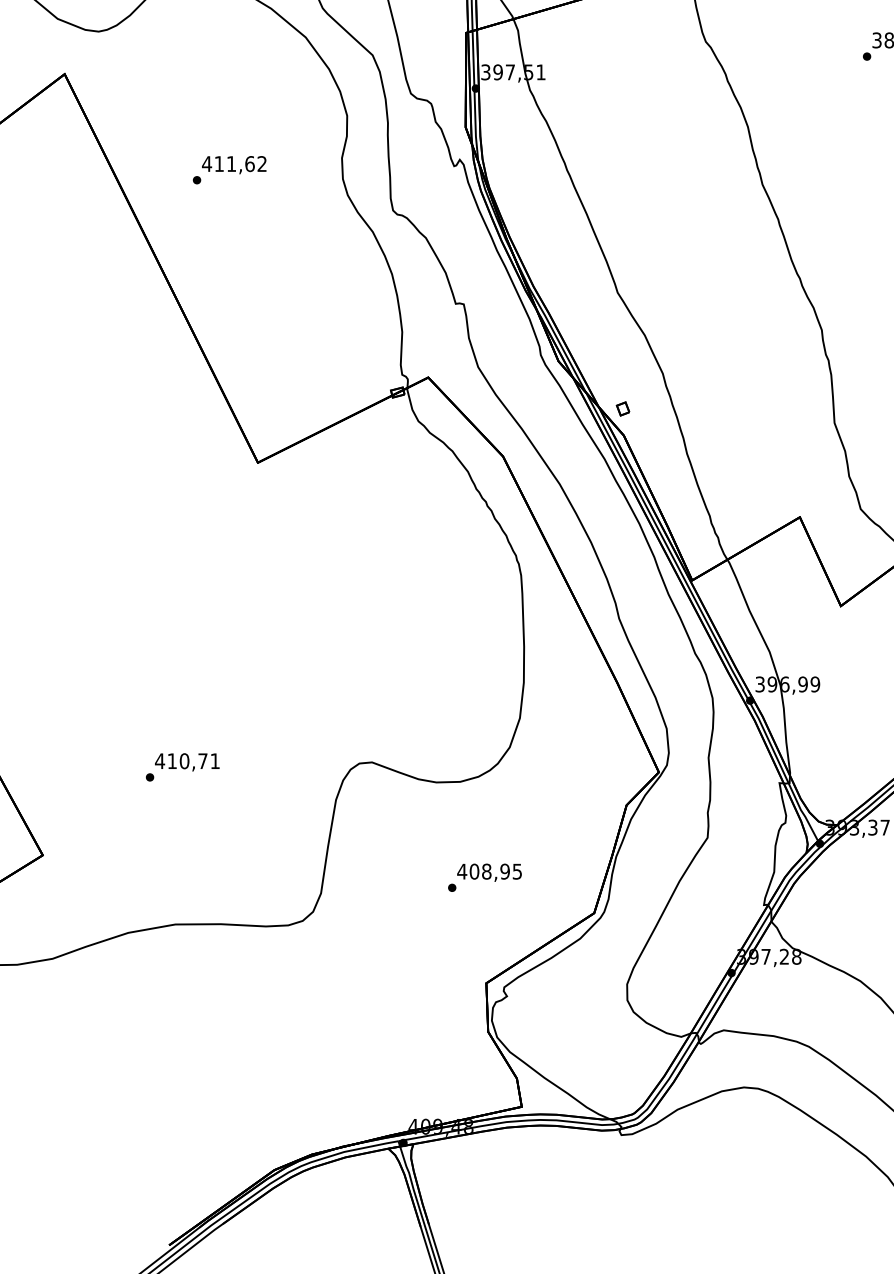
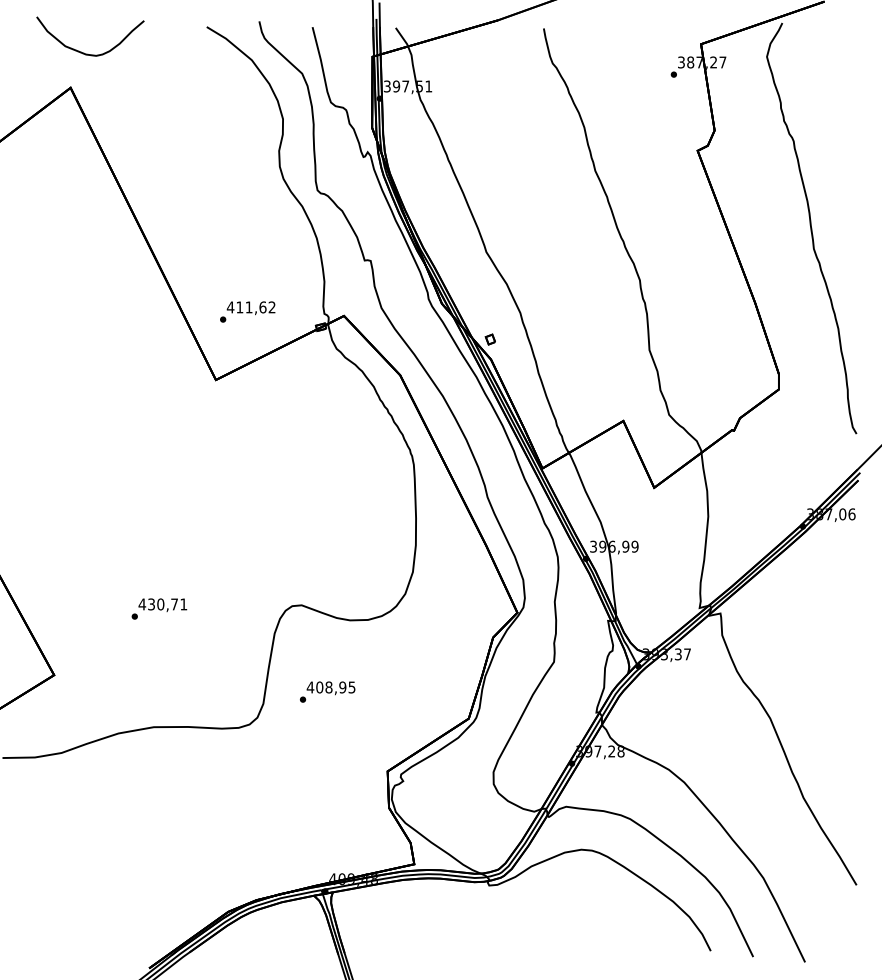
text: (229, 169) -> (247, 311), moved
text: (172, 761) -> (151, 604), 410,71 -> 430,71
text: (484, 877) -> (327, 691), moved

